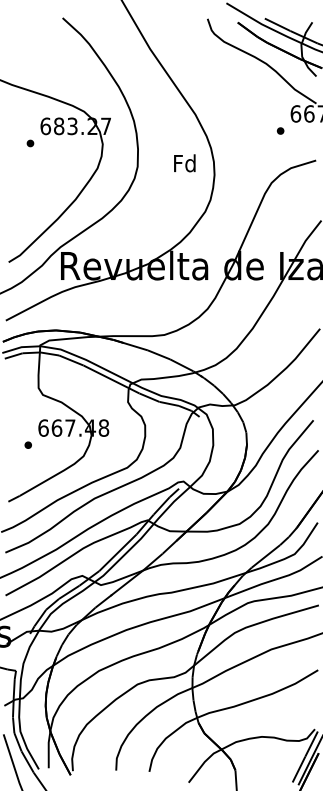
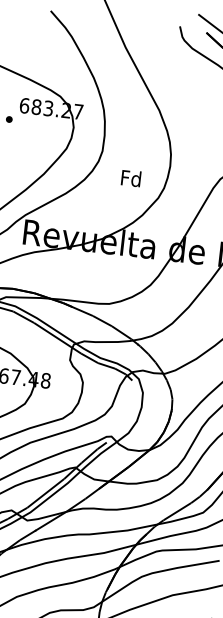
text: (184, 163) -> (130, 178), moved

